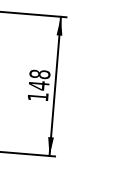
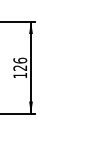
text: (38, 80) -> (19, 64), 148 -> 126

